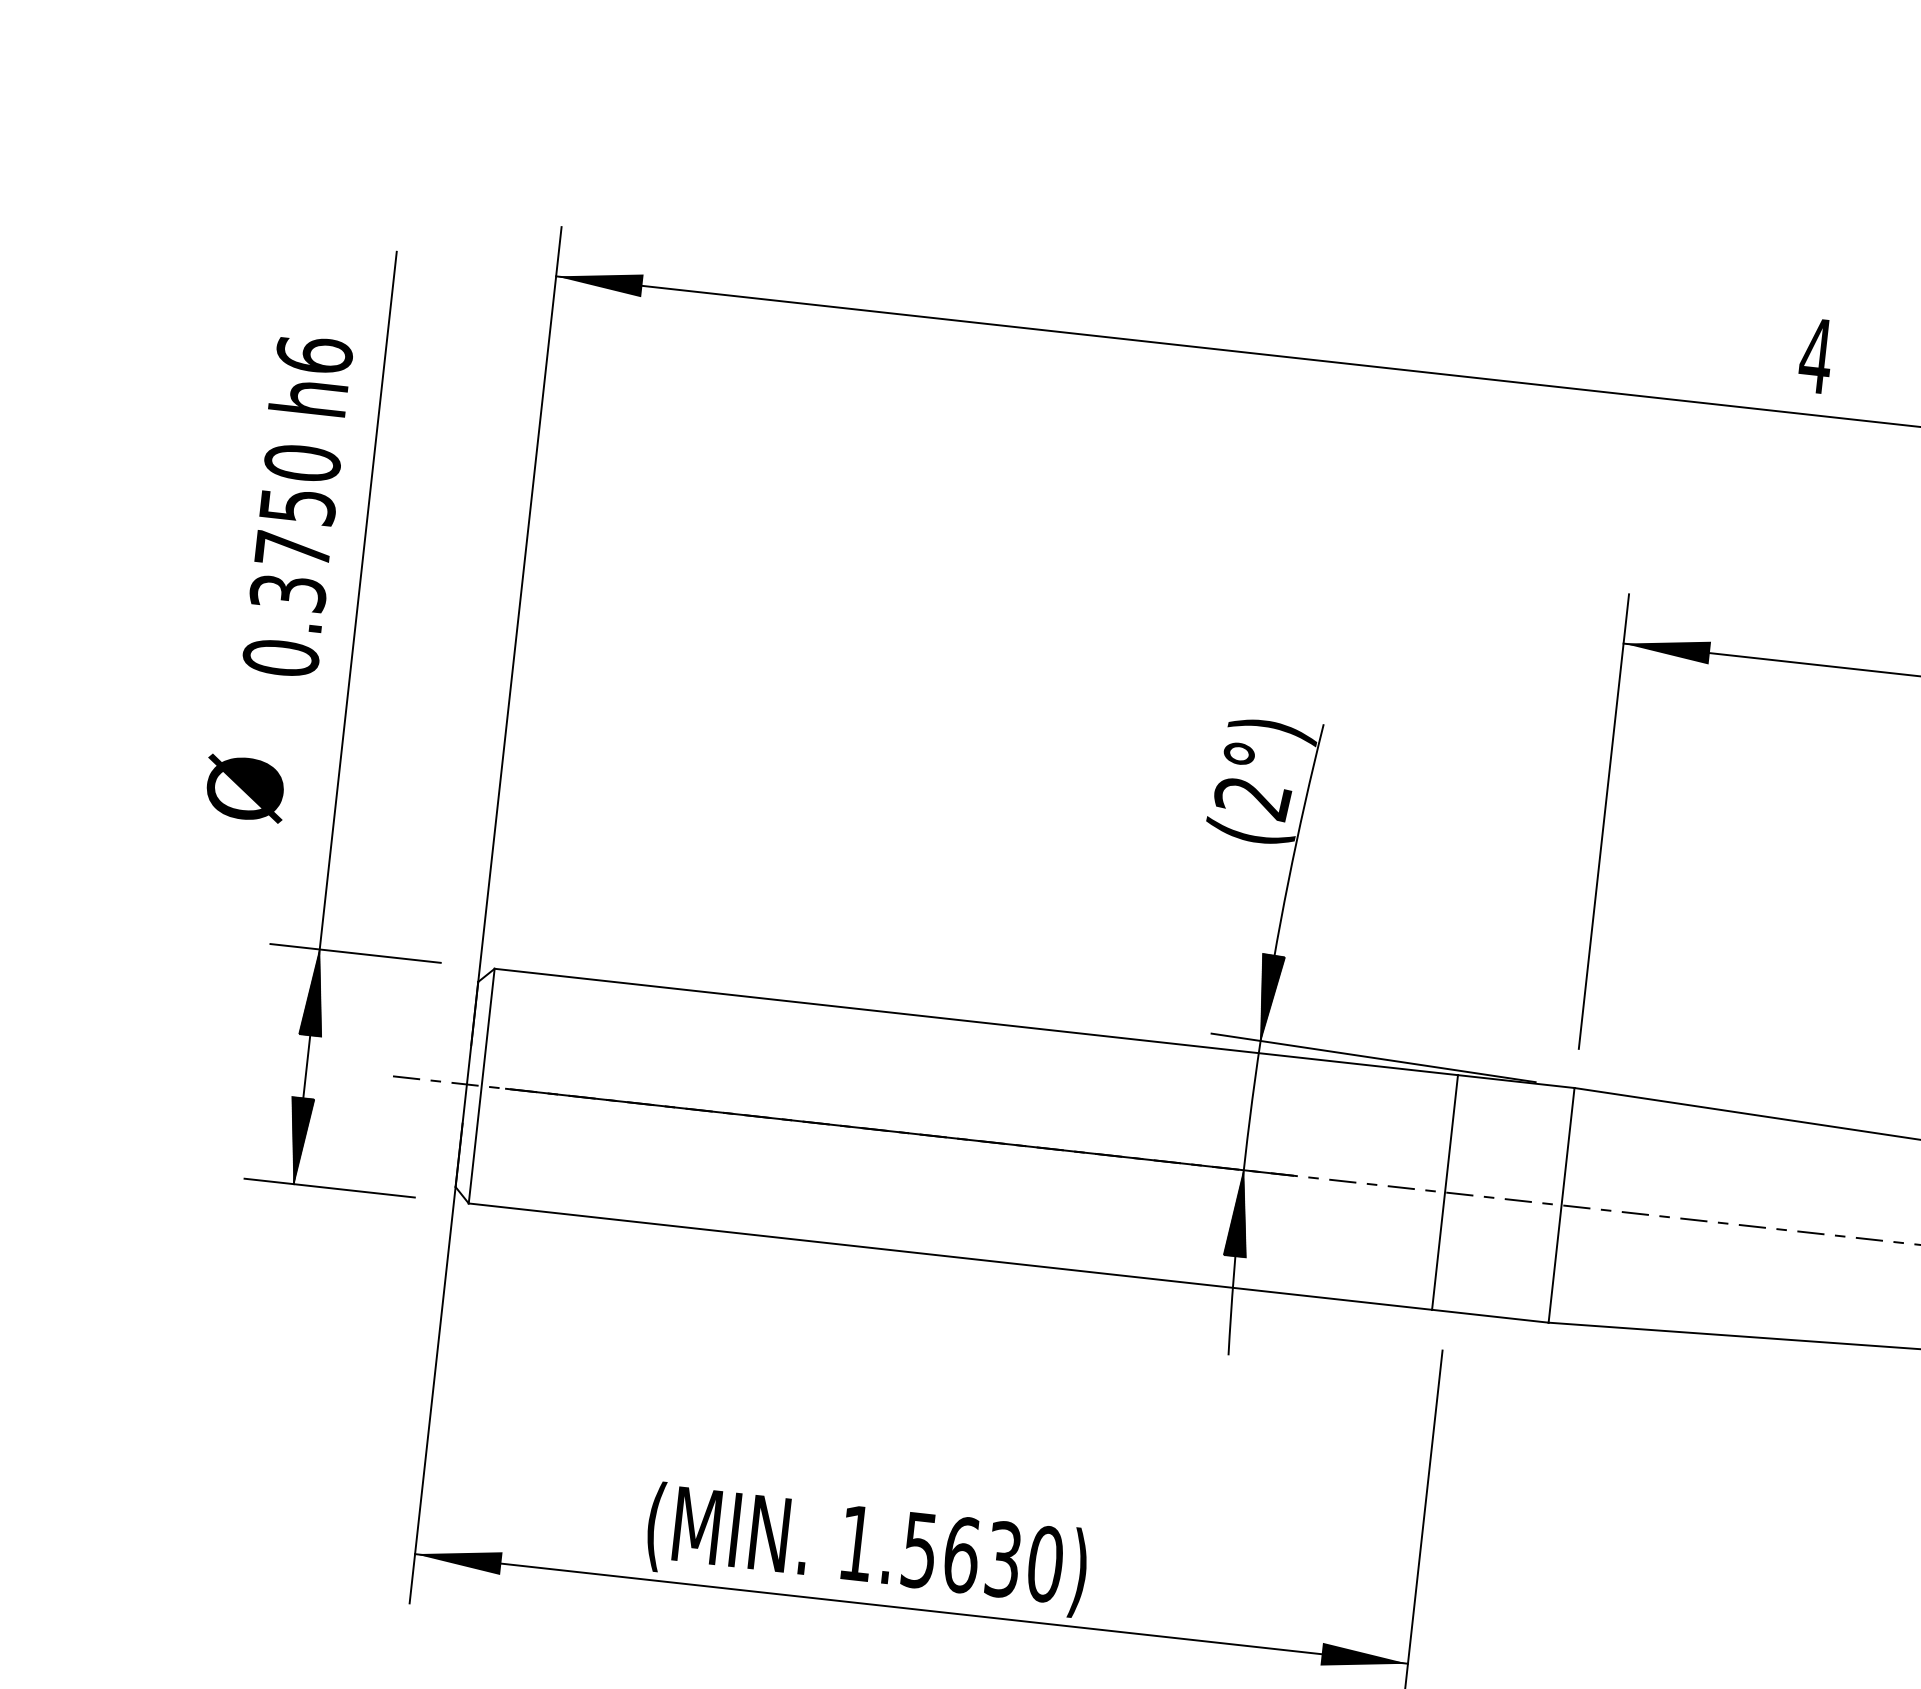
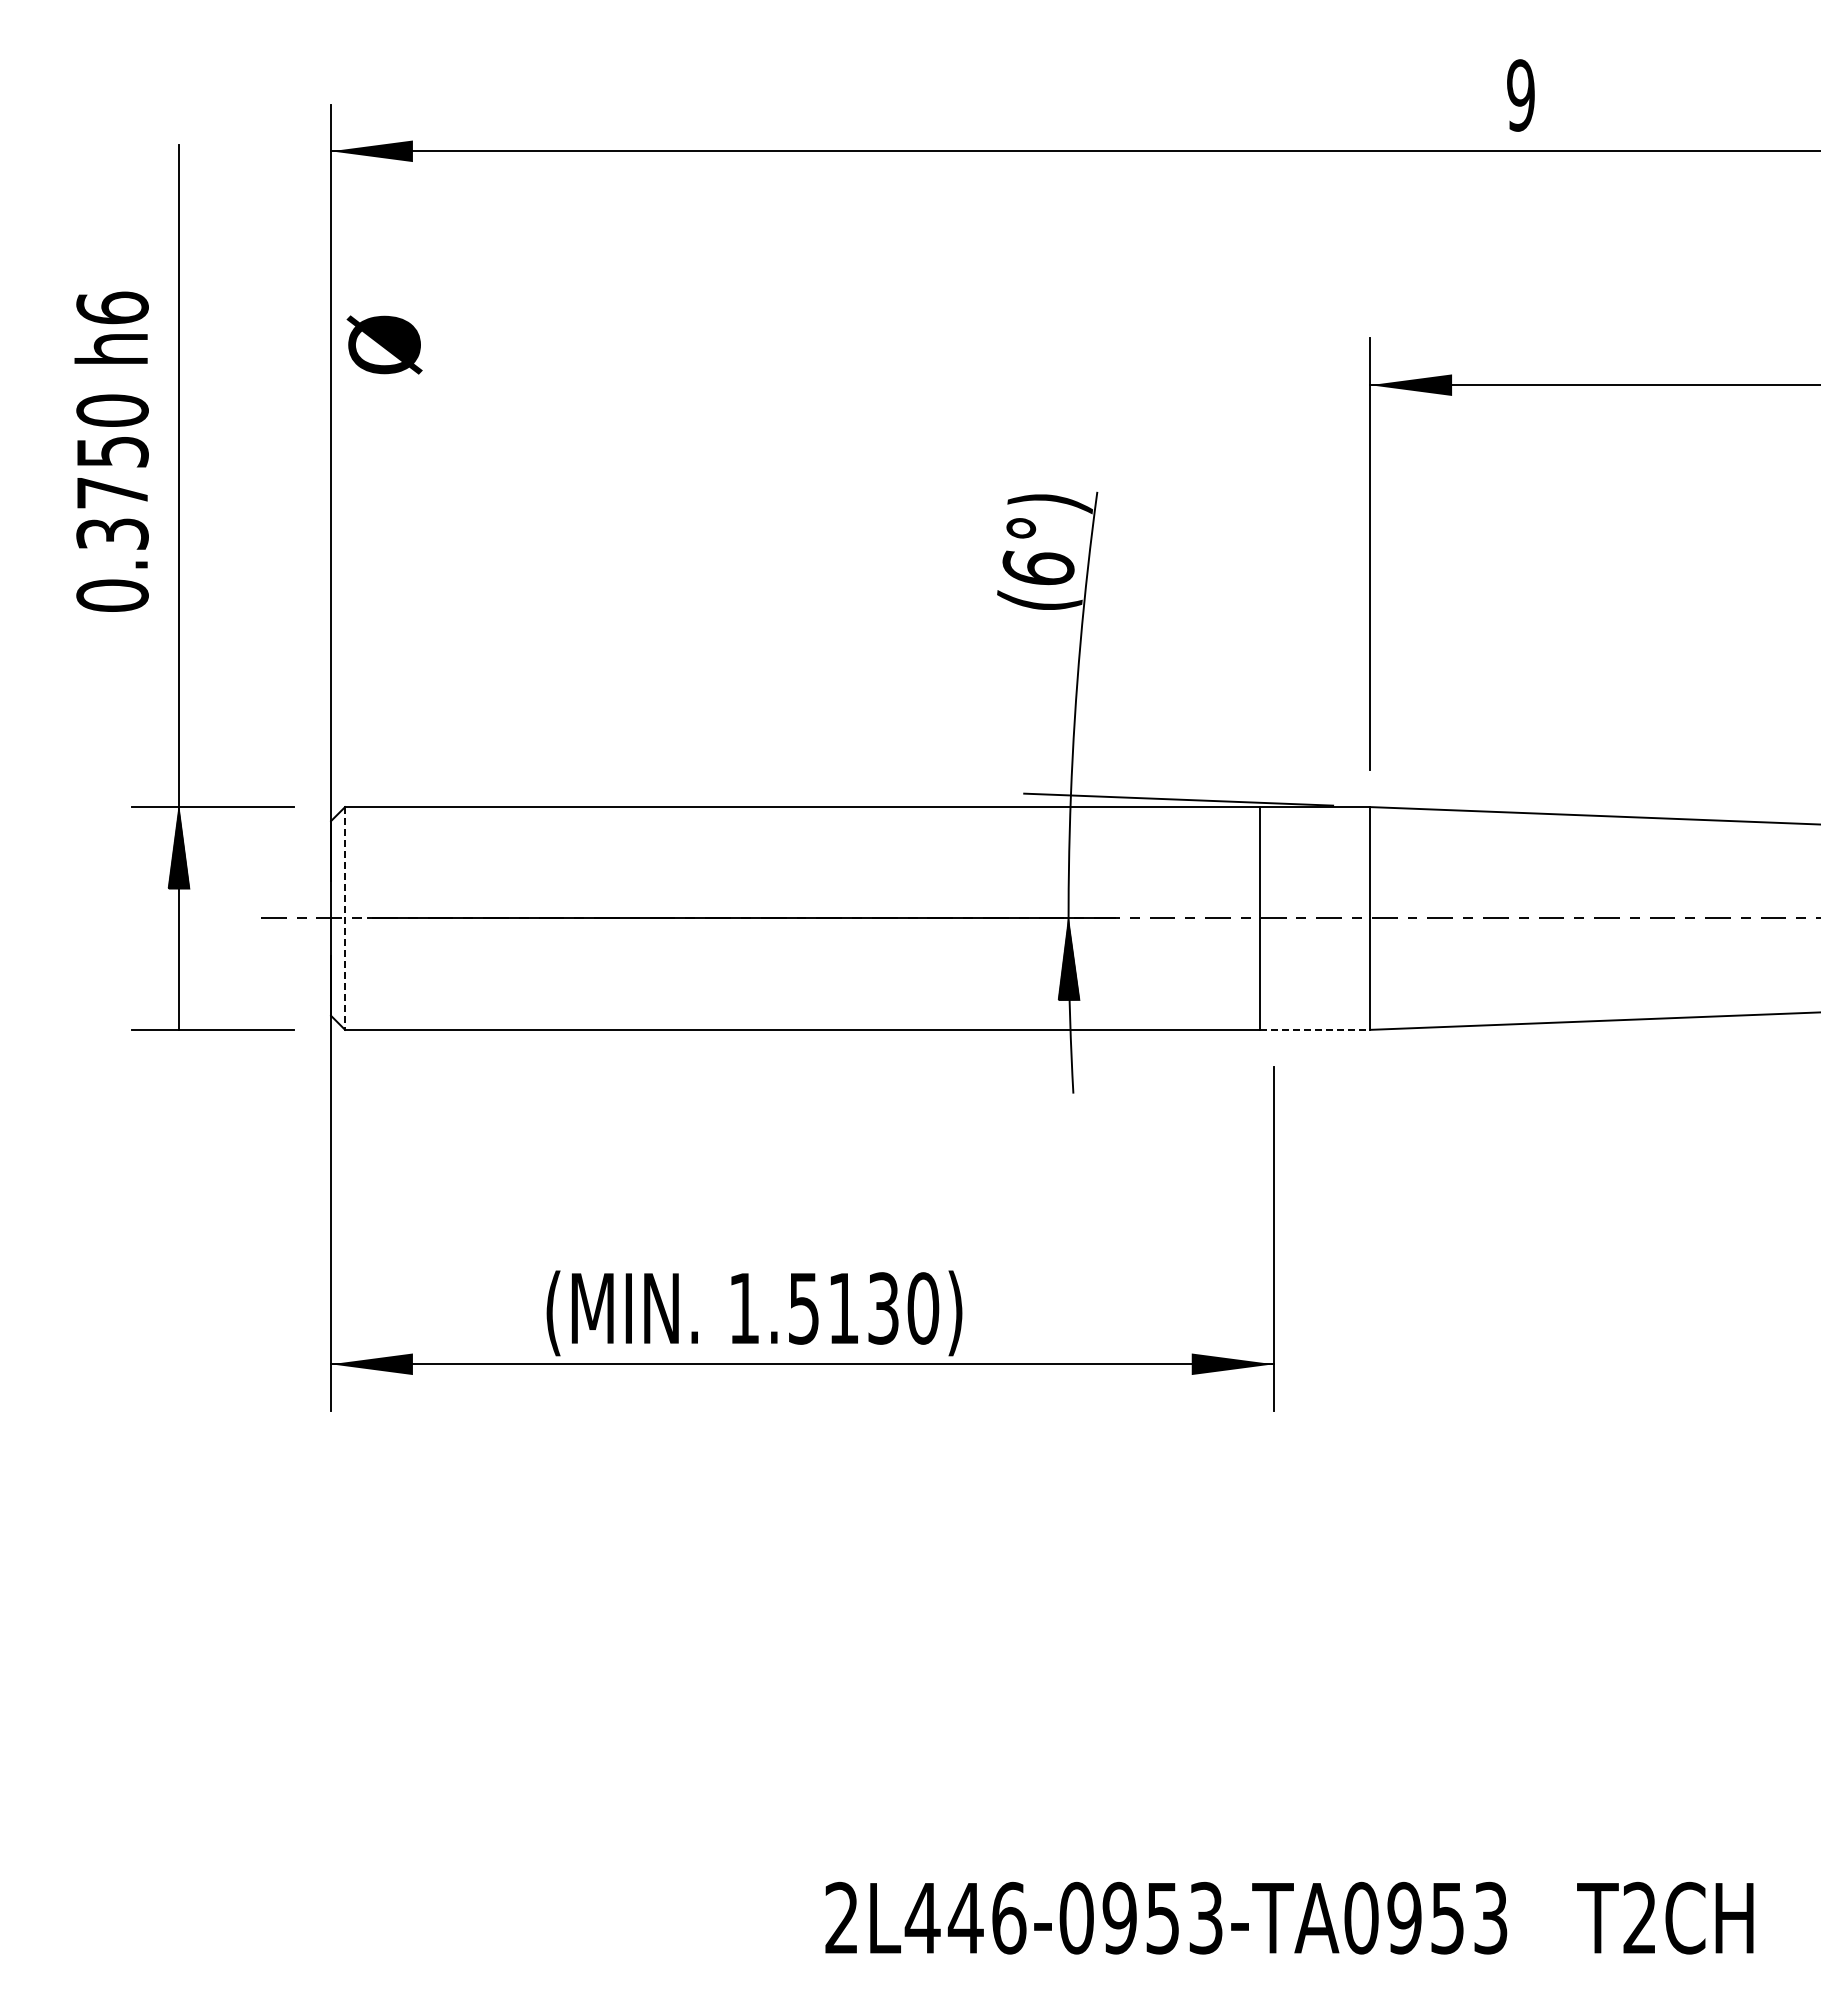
text: (1815, 355) -> (1520, 95), 4 -> 9
text: (296, 505) -> (111, 451), moved
text: (245, 788) -> (384, 344), moved
text: (1251, 797) -> (1037, 568), (2°) -> (6°)
hatch: (1269, 998) -> (1074, 754), removed
line: (482, 1086) -> (345, 918), solid -> dashed
hatch: (298, 1140) -> (178, 988), removed
line: (1491, 1315) -> (1315, 1029), solid -> dashed
text: (961, 1554) -> (843, 1308), 1.5630) -> 1.5130)

